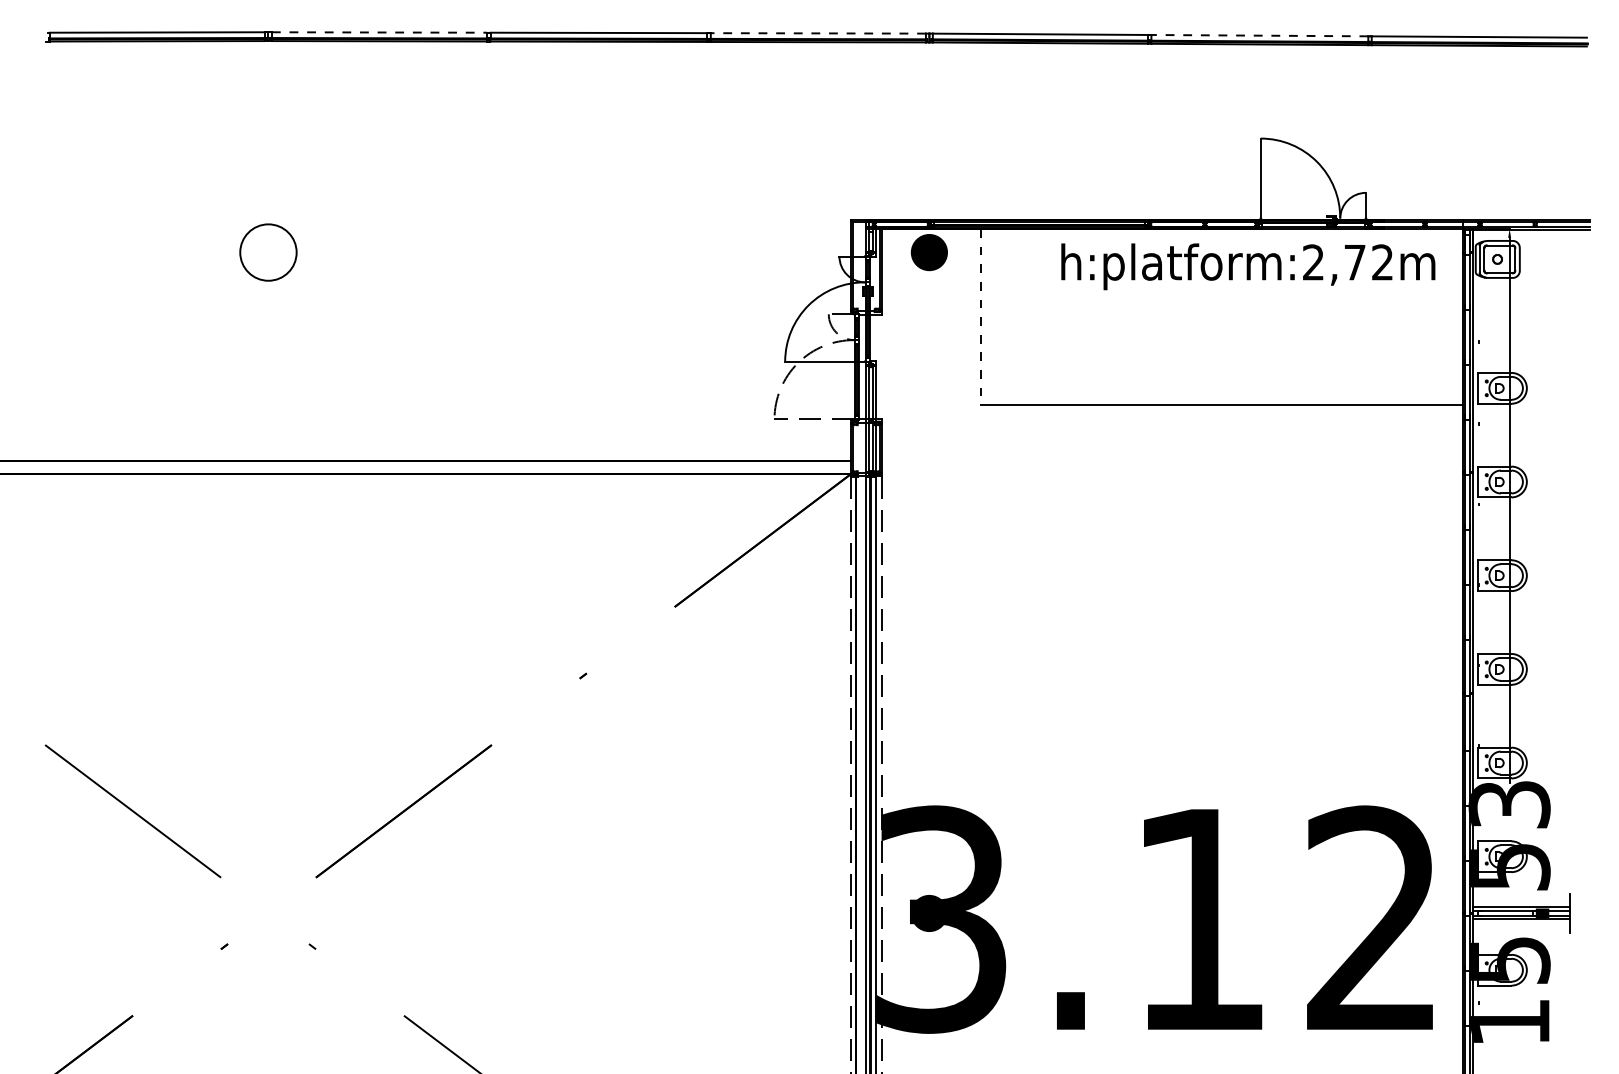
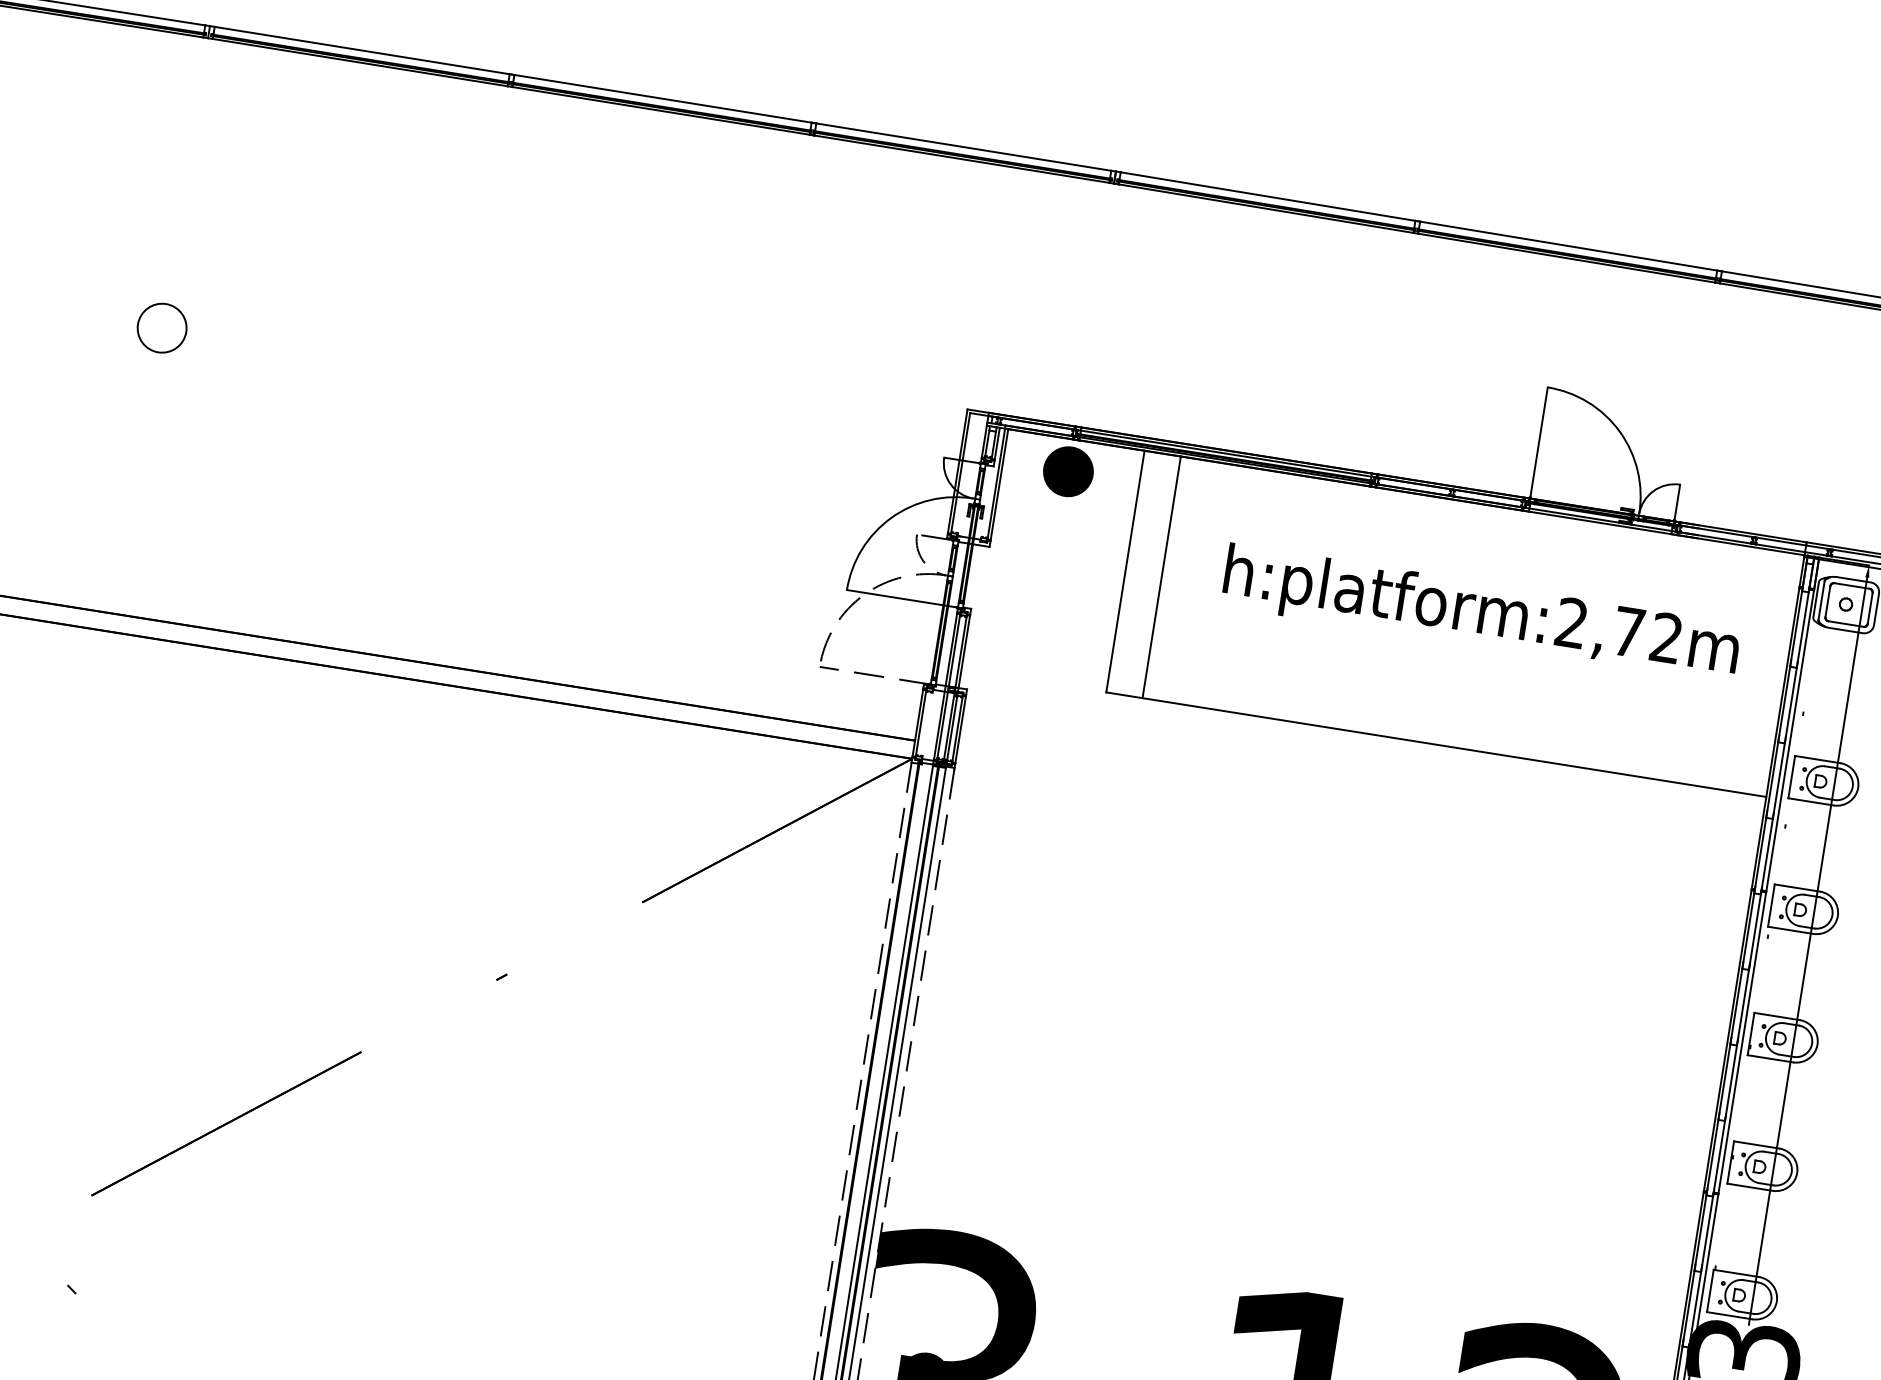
line: (379, 32) -> (362, 50), dashed -> solid
line: (818, 33) -> (963, 147), dashed -> solid
line: (1259, 35) -> (1568, 245), dashed -> solid
circle: (268, 252) -> (162, 328), size x0.62
text: (1248, 266) -> (1481, 614), moved
line: (981, 317) -> (1125, 572), dashed -> solid
line: (1007, 317) -> (1161, 577), added

